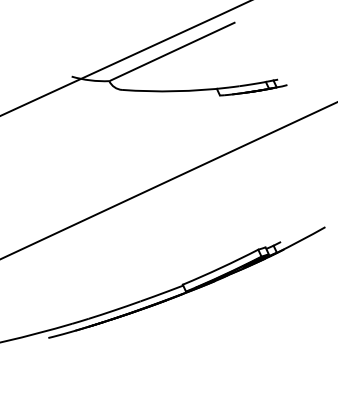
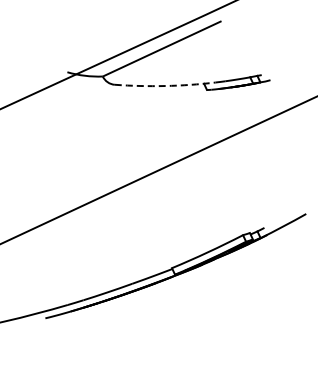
arc: (175, 91) -> (165, 86), solid -> dashed

